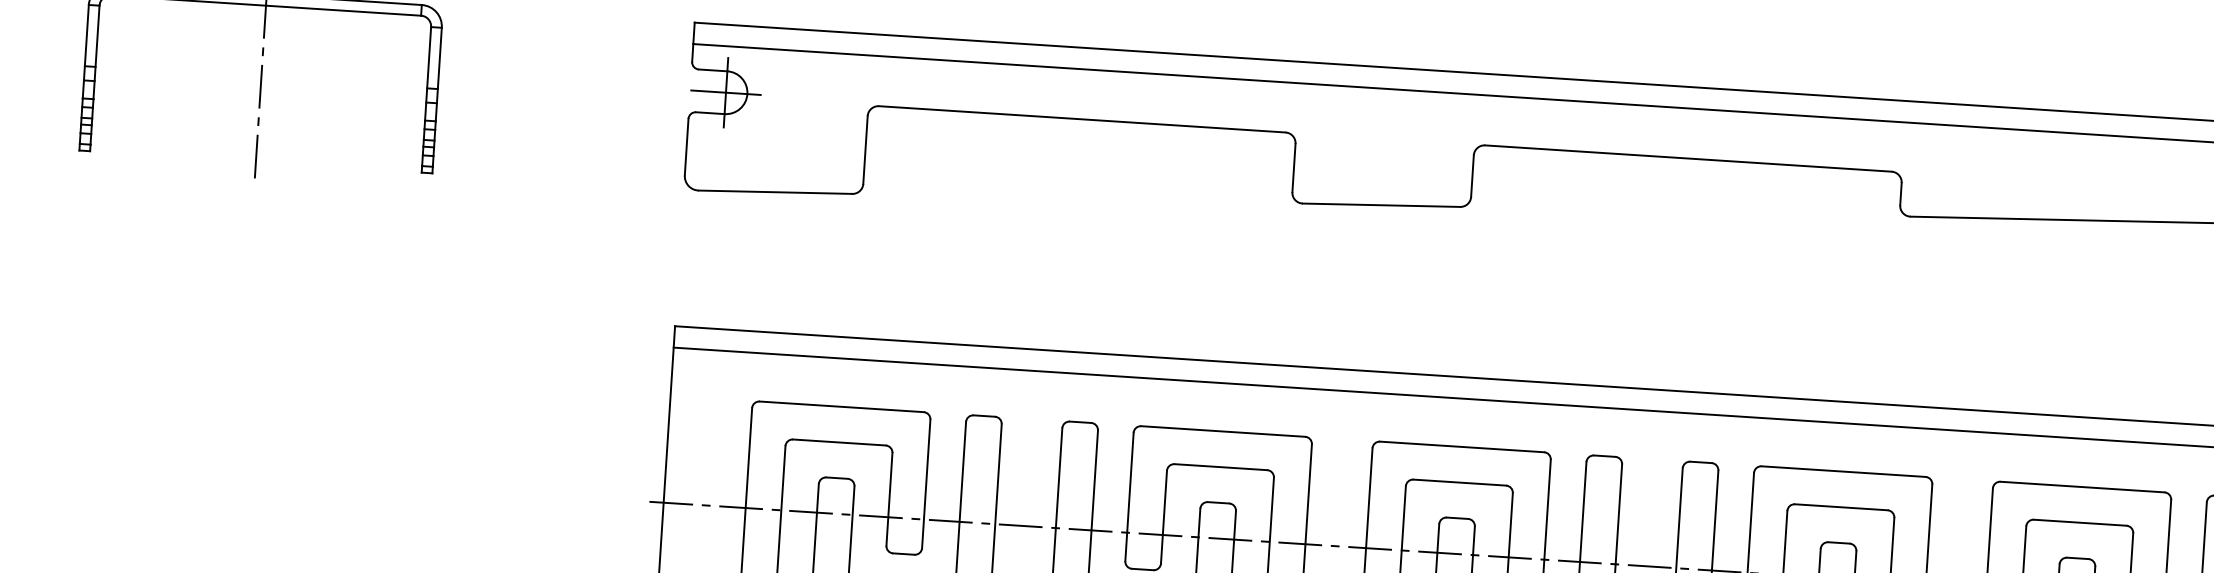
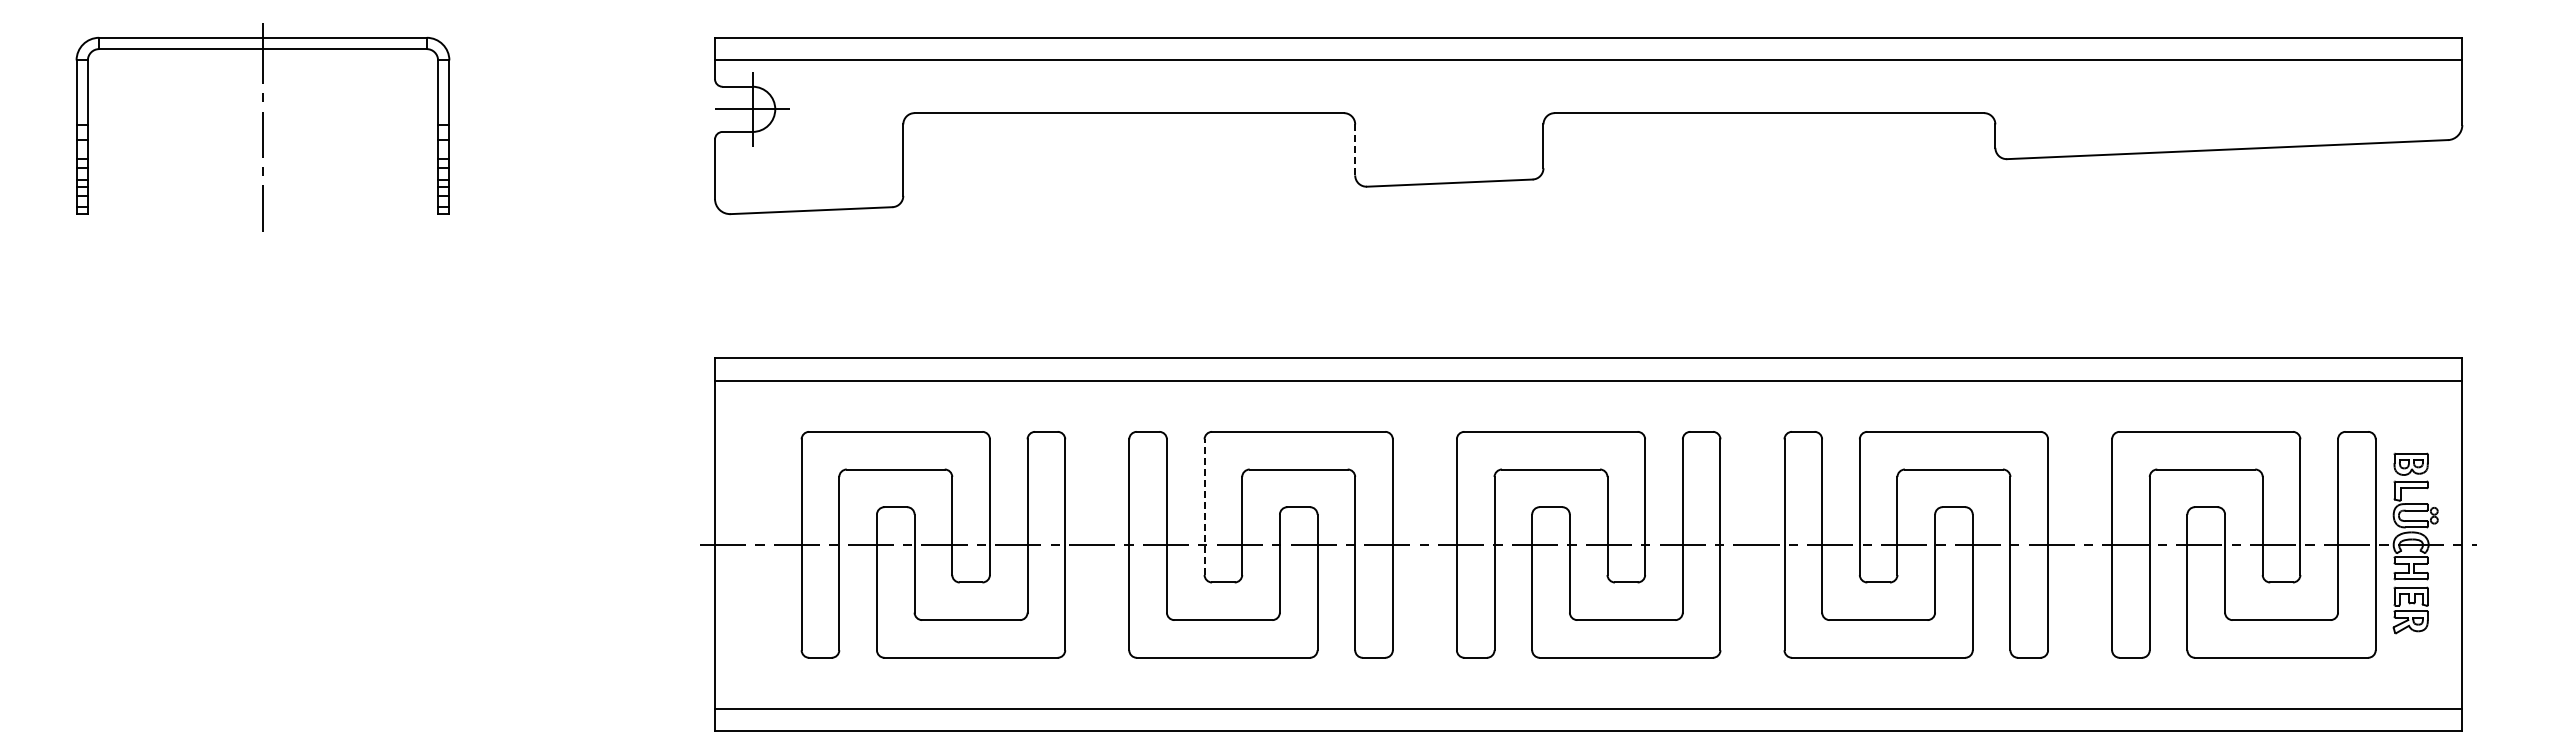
line: (1294, 168) -> (1355, 150), solid -> dashed
line: (1129, 497) -> (1204, 507), solid -> dashed

